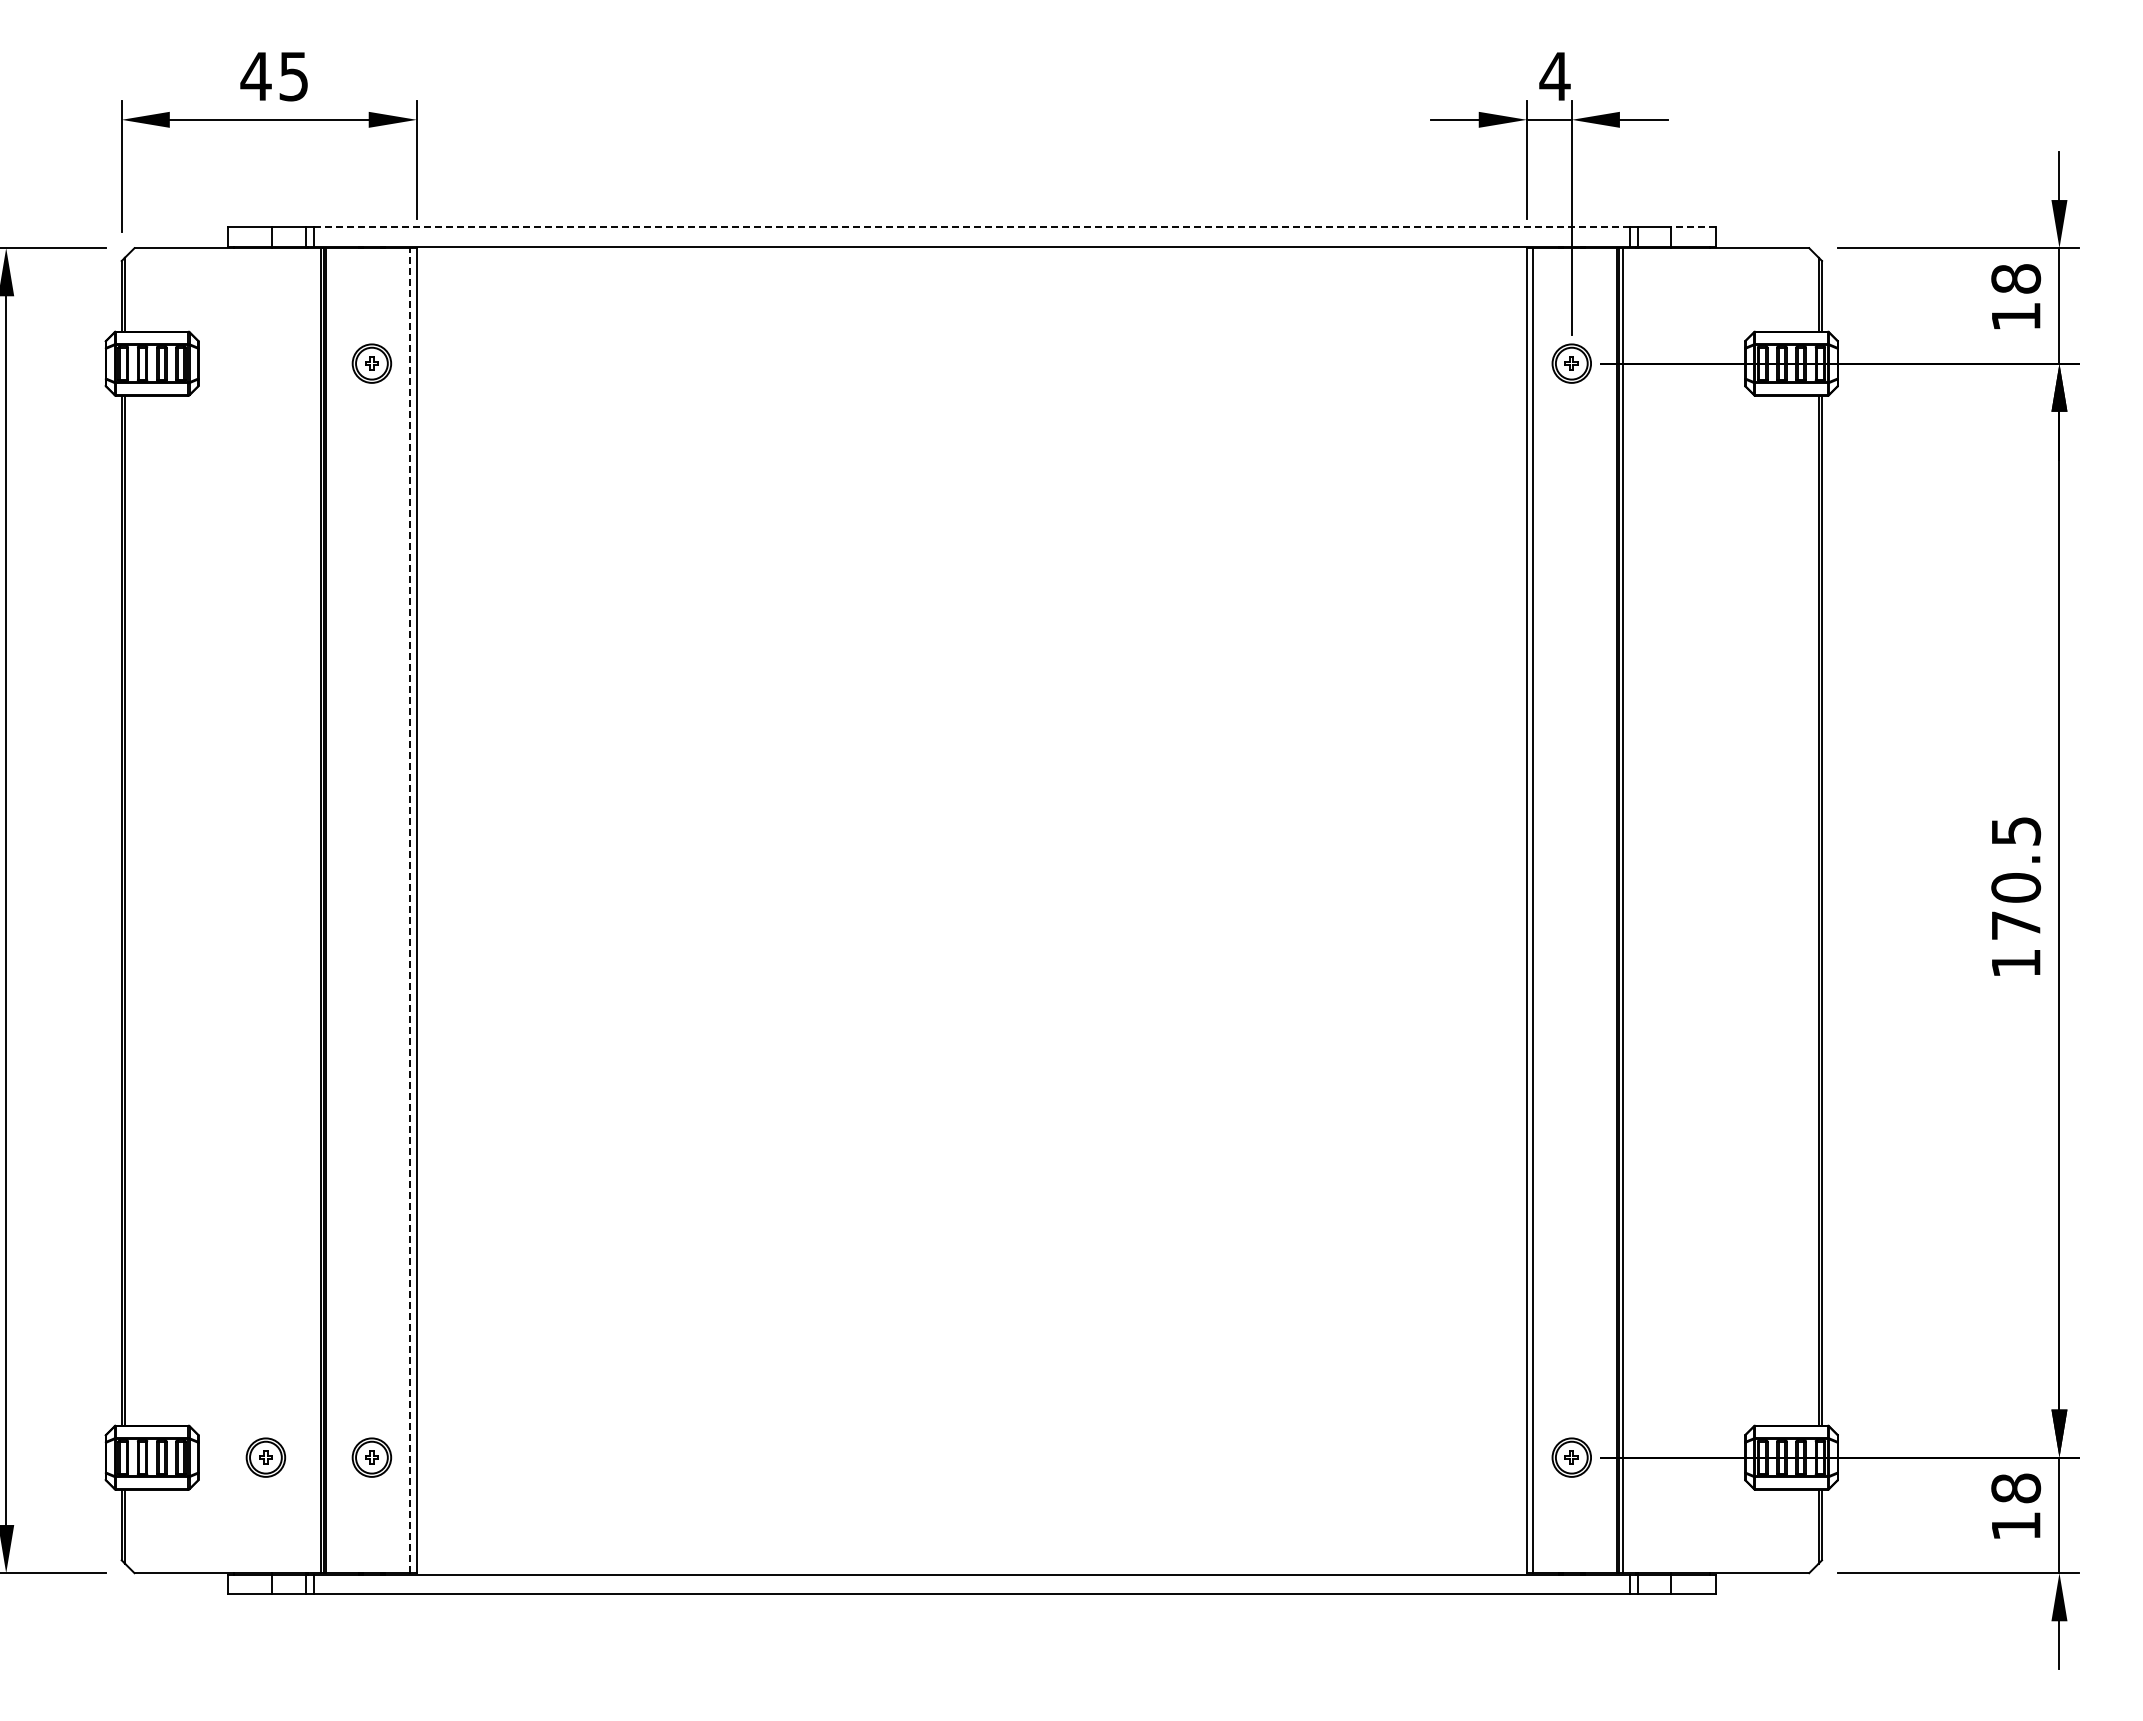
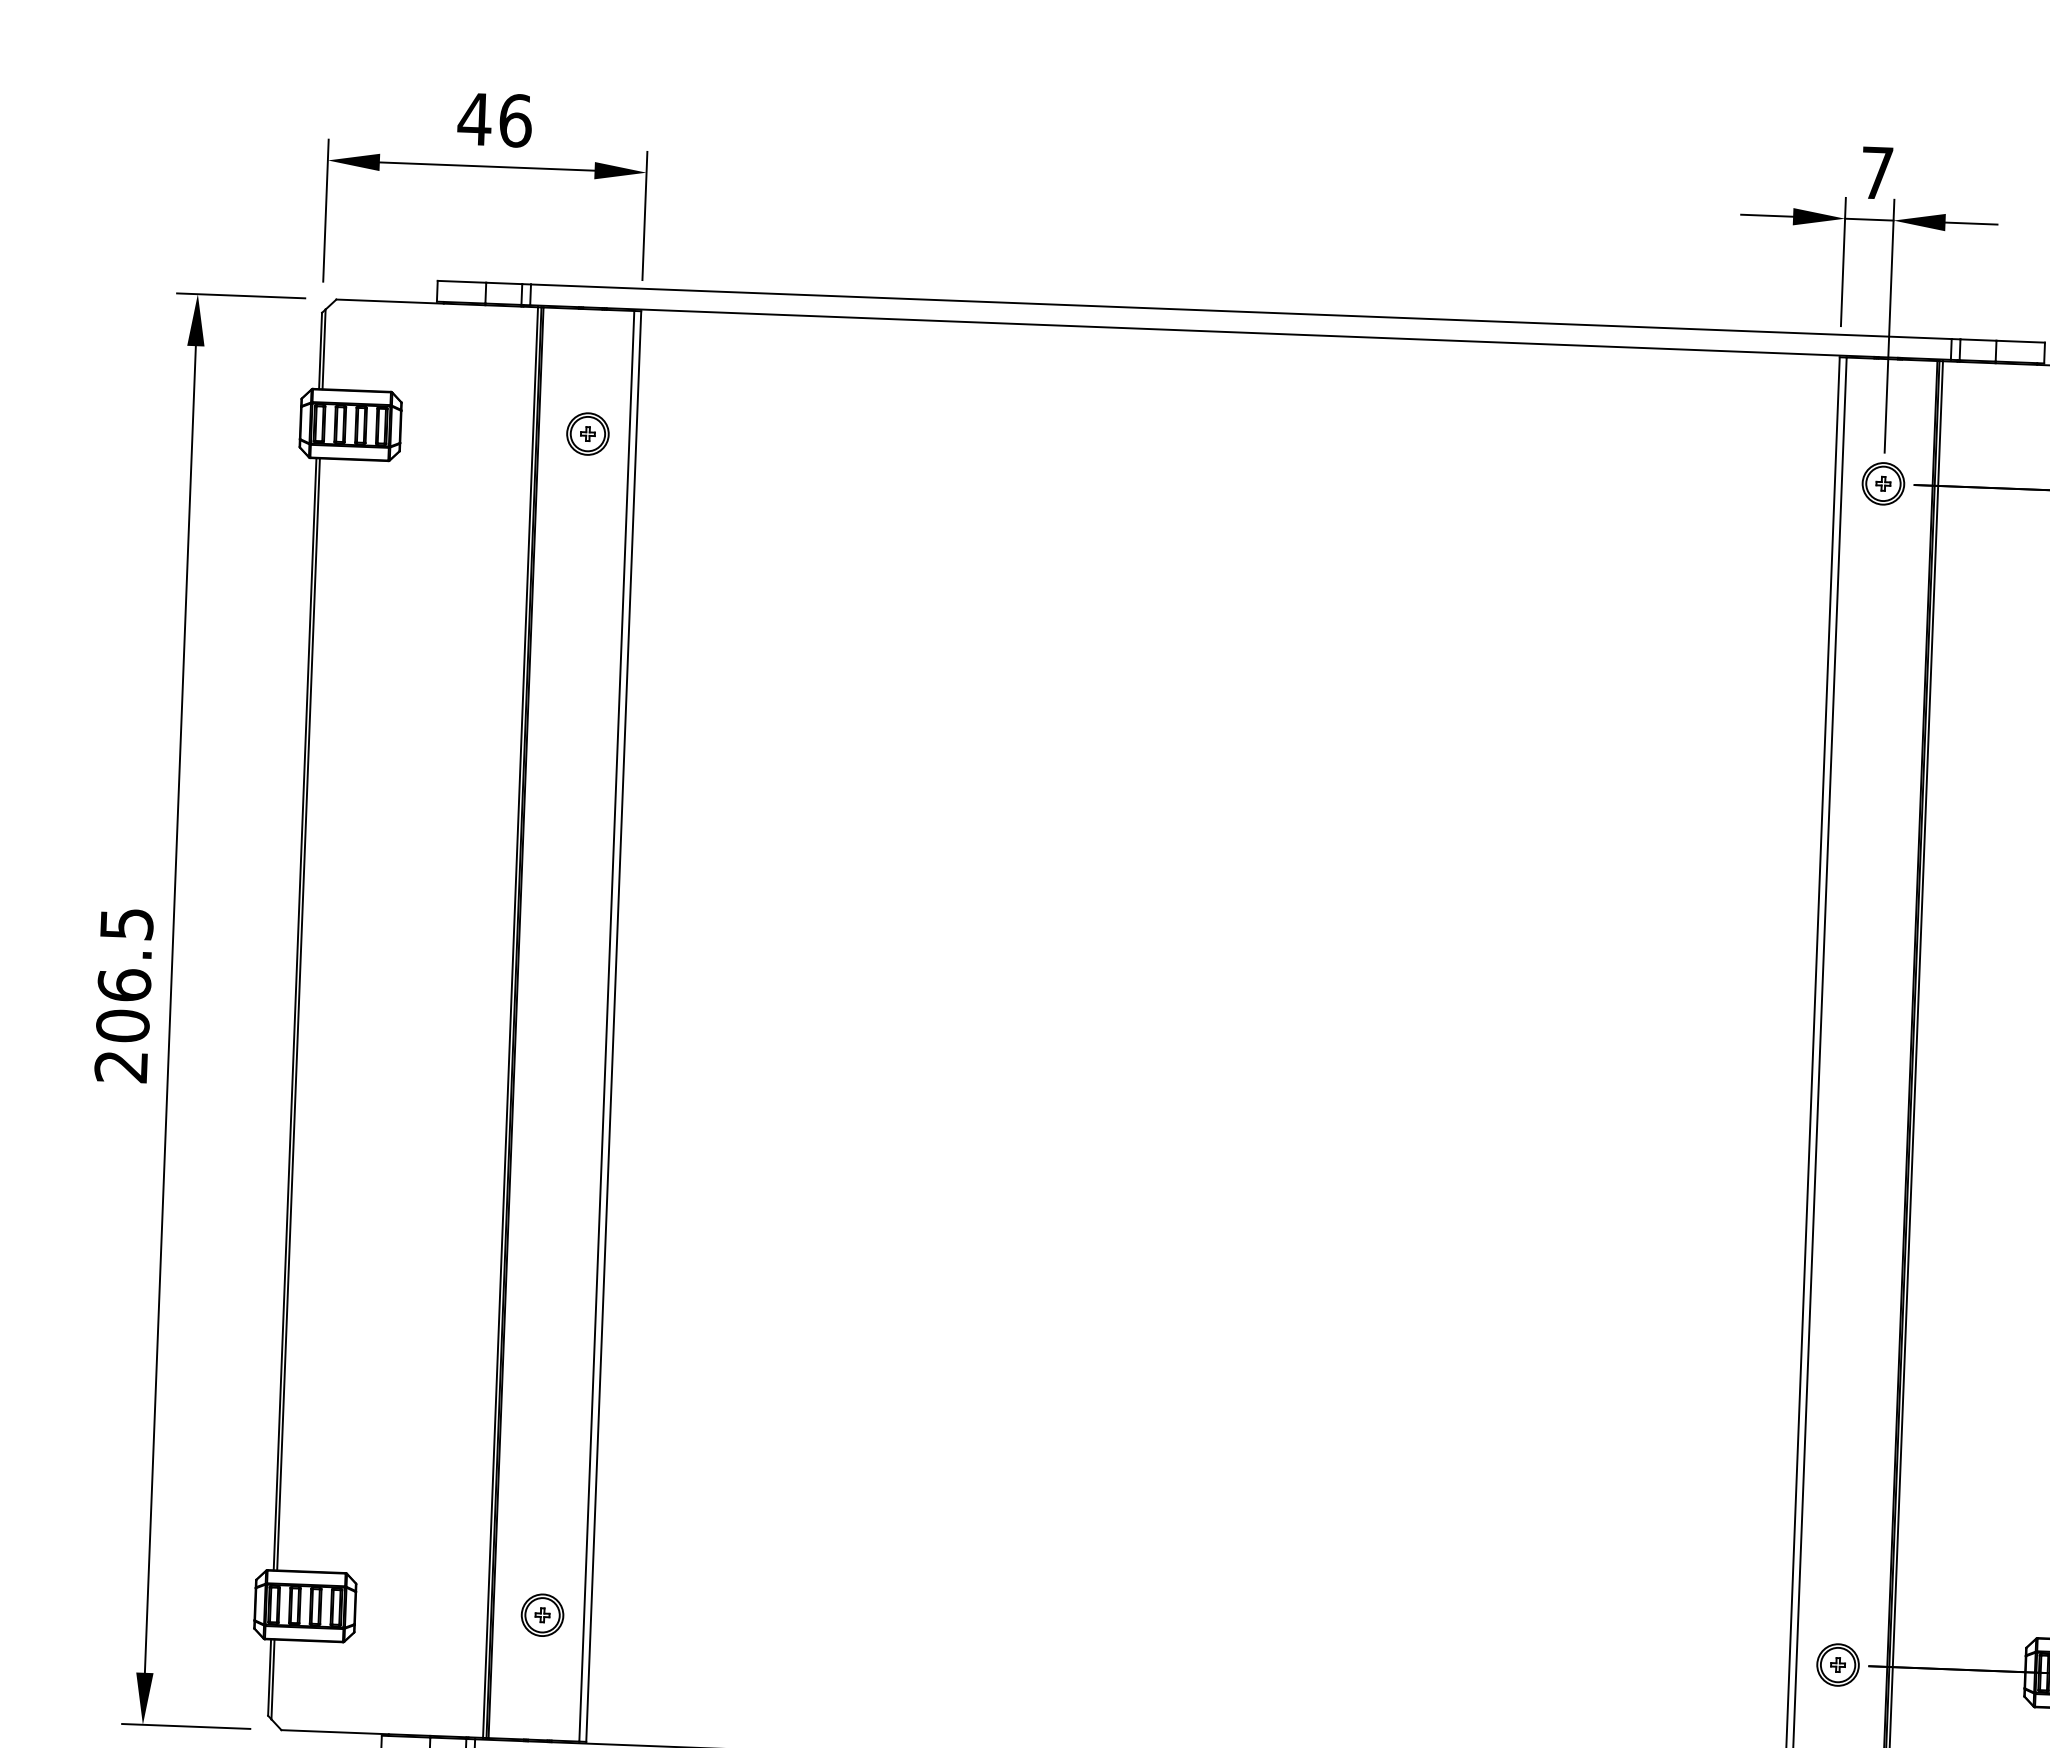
text: (294, 76) -> (516, 120), 45 -> 46
text: (1554, 76) -> (1876, 173), 4 -> 7
line: (971, 227) -> (1240, 311), dashed -> solid
line: (1693, 227) -> (2020, 341), dashed -> solid
line: (410, 910) -> (606, 1026), dashed -> solid
part: (265, 1457) -> (427, 1610), removed

